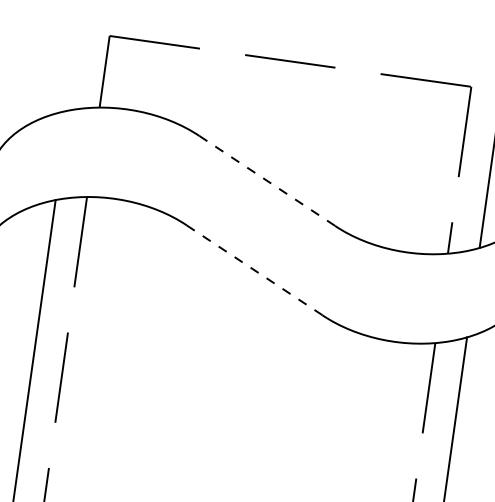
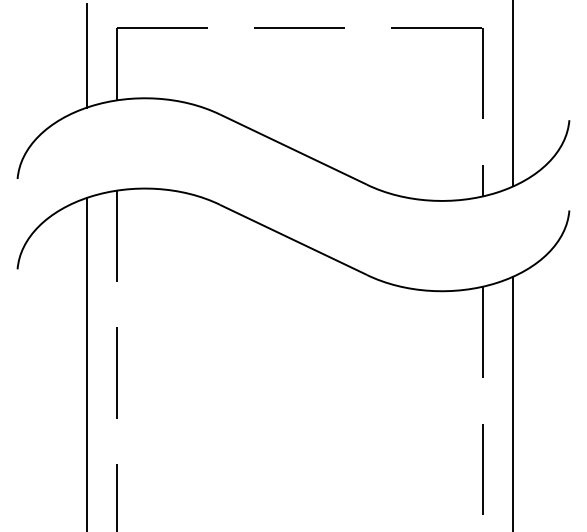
line: (75, 58) -> (86, 55), added
line: (267, 180) -> (293, 149), dashed -> solid
line: (254, 269) -> (293, 239), dashed -> solid

